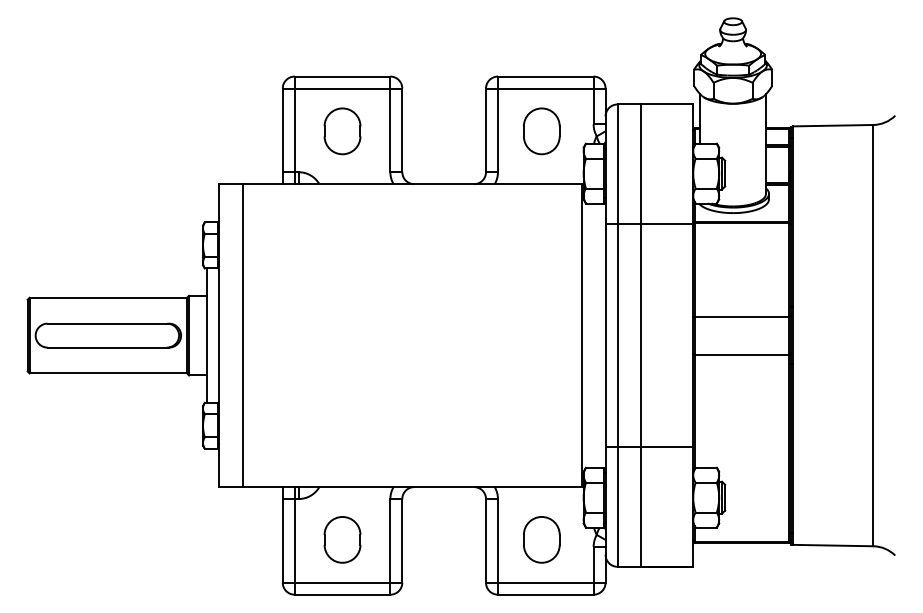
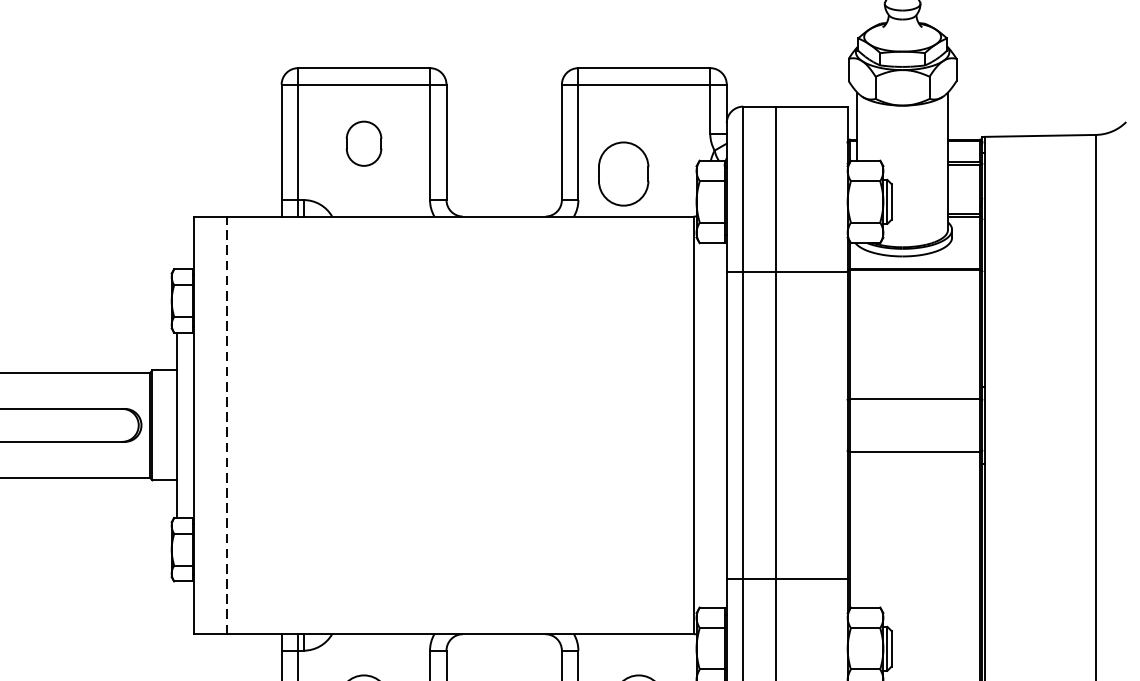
part: (342, 131) -> (364, 143), size x0.7
part: (541, 131) -> (623, 174), moved
line: (242, 335) -> (226, 425), solid -> dashed

